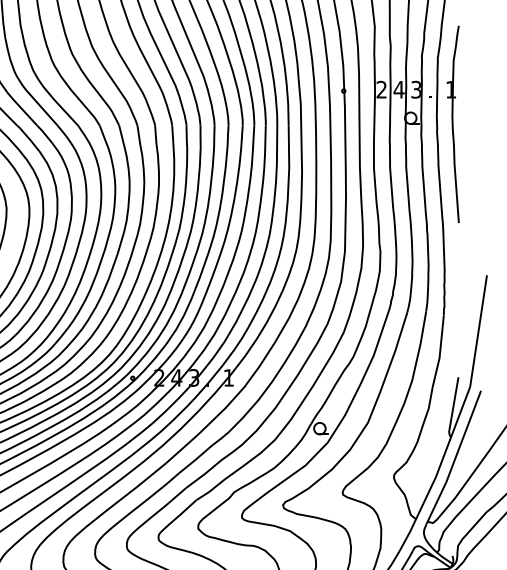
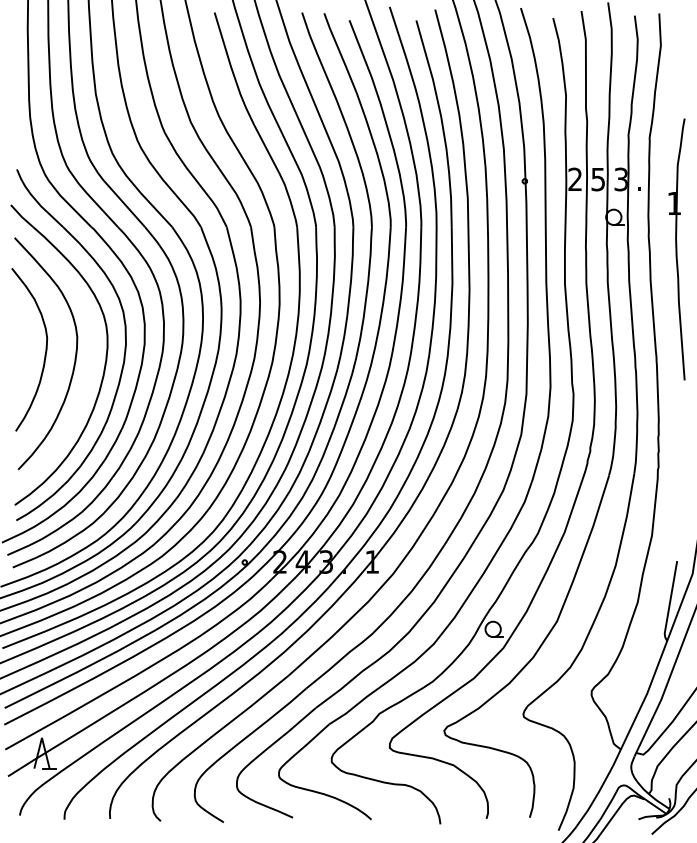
text: (398, 89) -> (597, 179), 4 -> 5
part: (452, 124) -> (676, 249), moved

